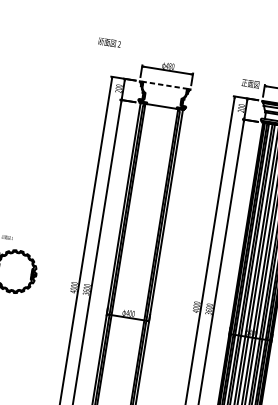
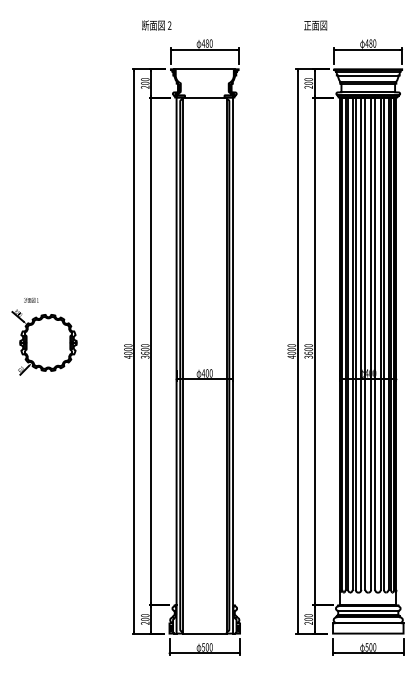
text: (109, 42) -> (156, 25), moved
text: (250, 83) -> (315, 25), moved
line: (164, 85) -> (204, 69), dashed -> solid

